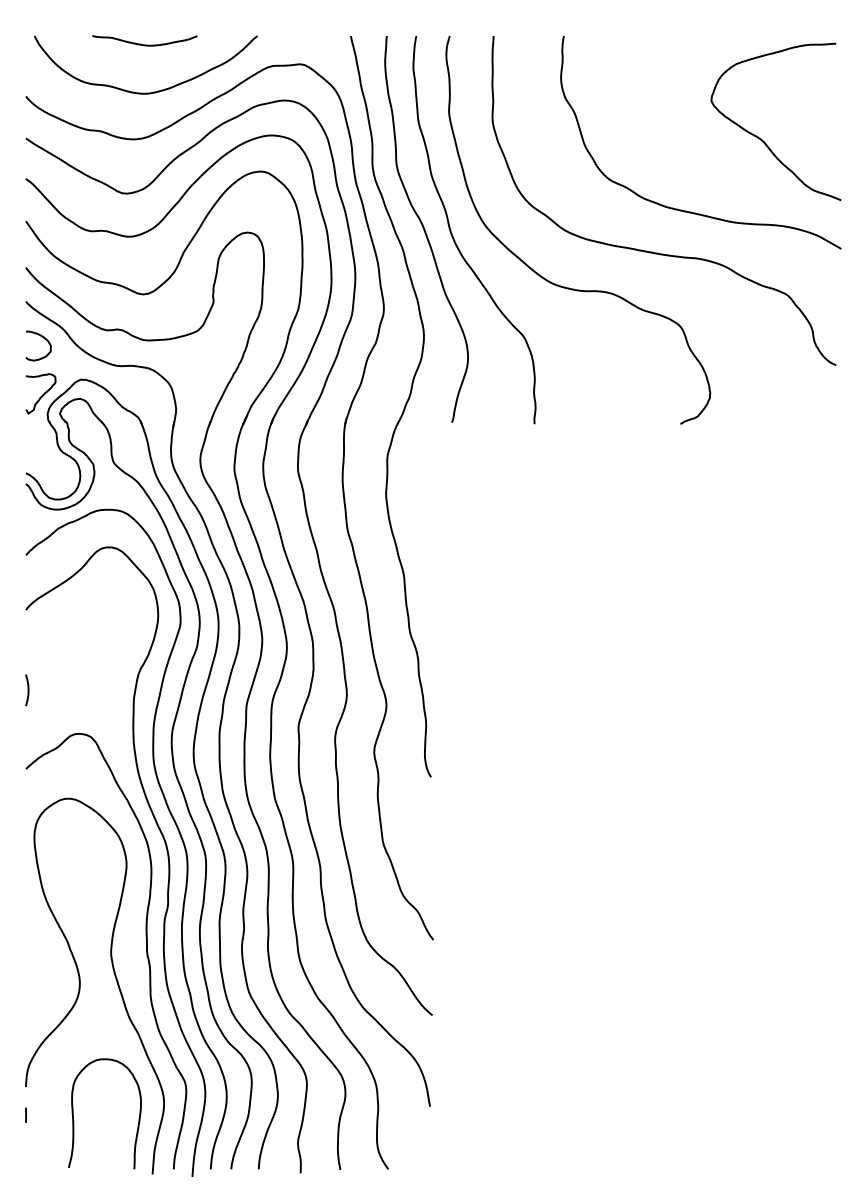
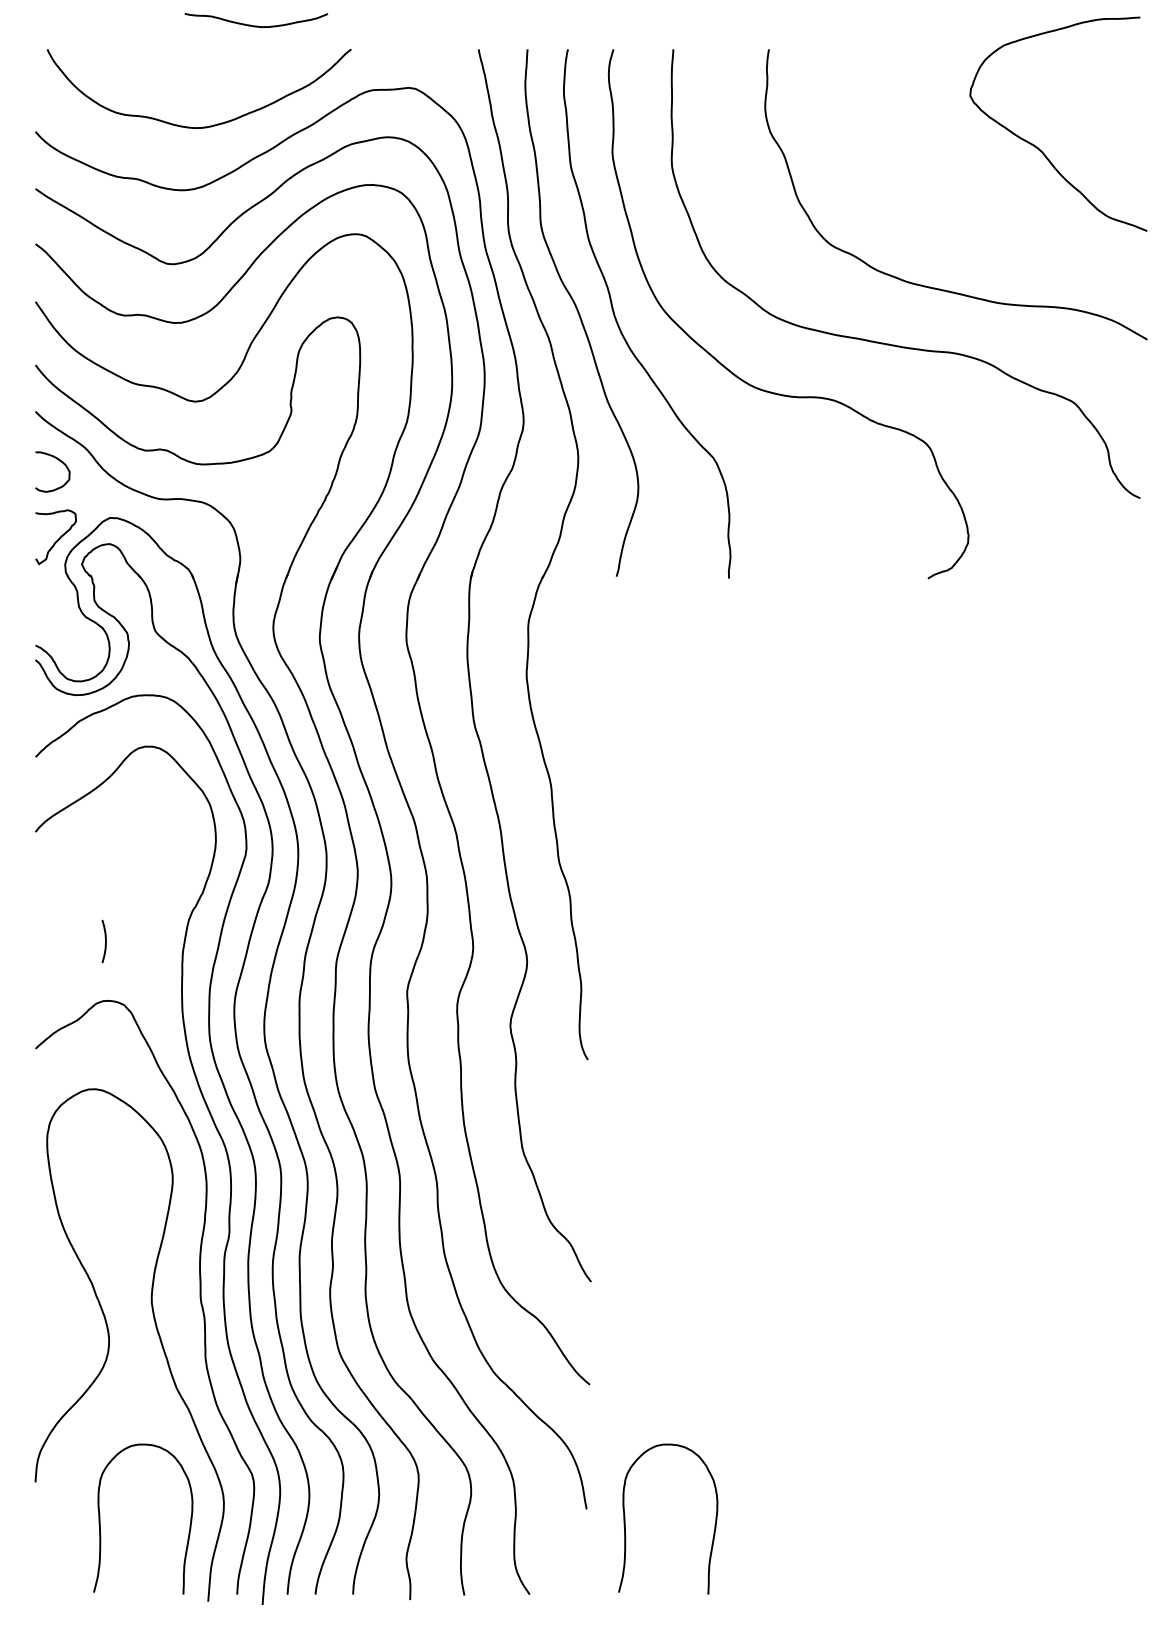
curve: (144, 44) -> (255, 25), moved
curve: (761, 138) -> (1038, 146), moved
curve: (27, 690) -> (104, 941), moved
line: (25, 1114) -> (34, 1519), removed
curve: (459, 1120) -> (626, 1528), added

